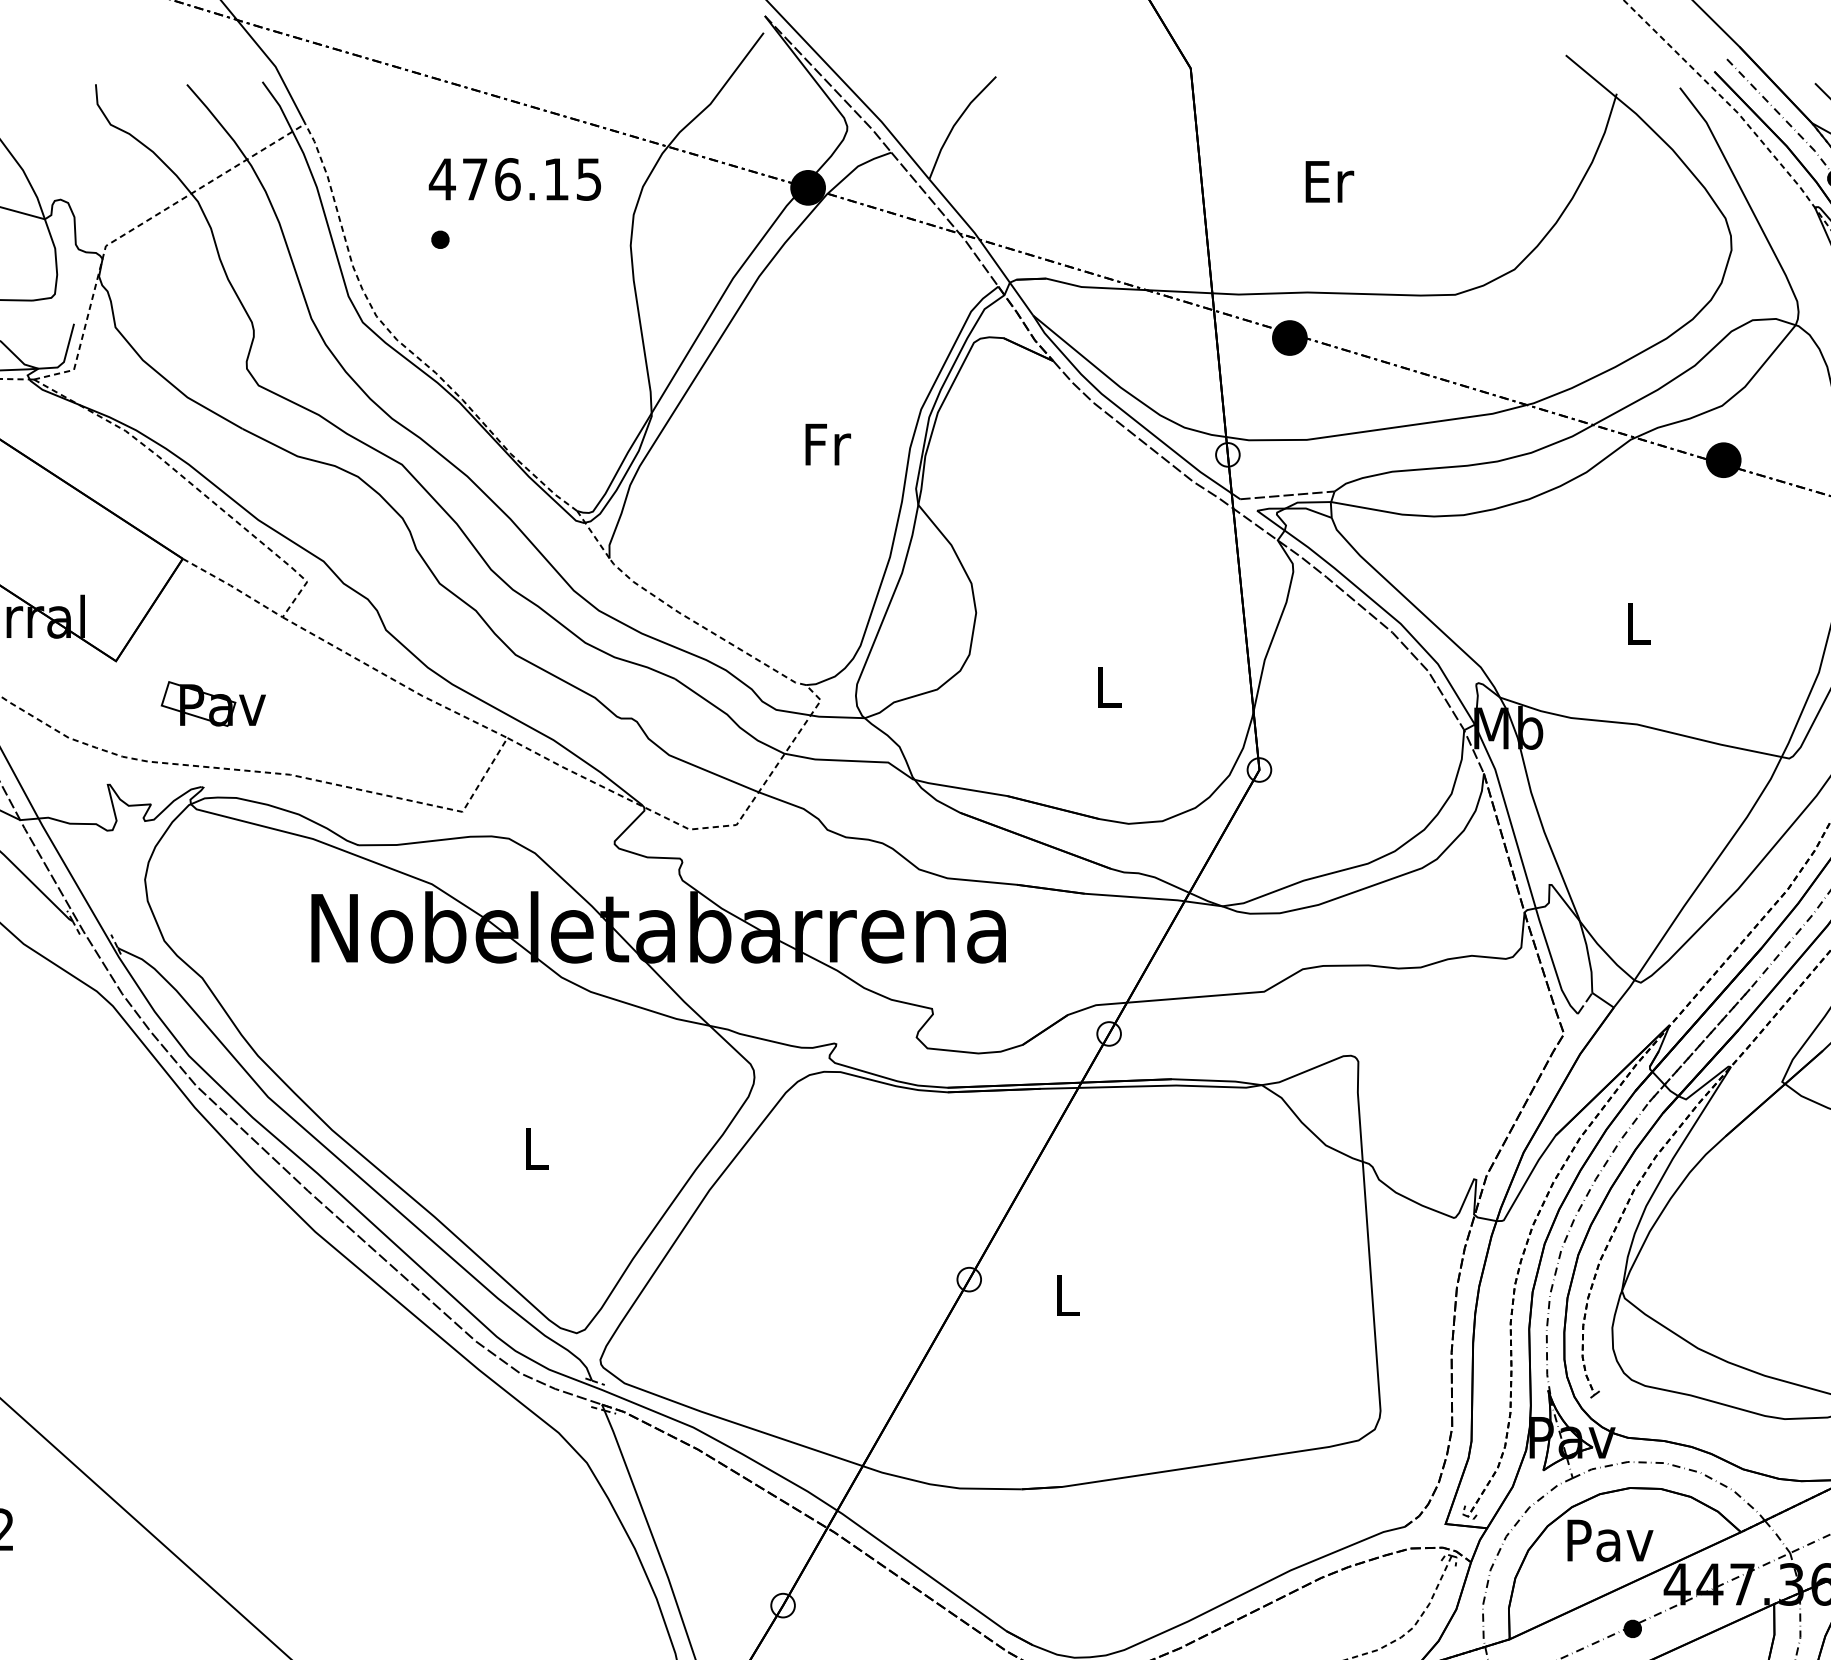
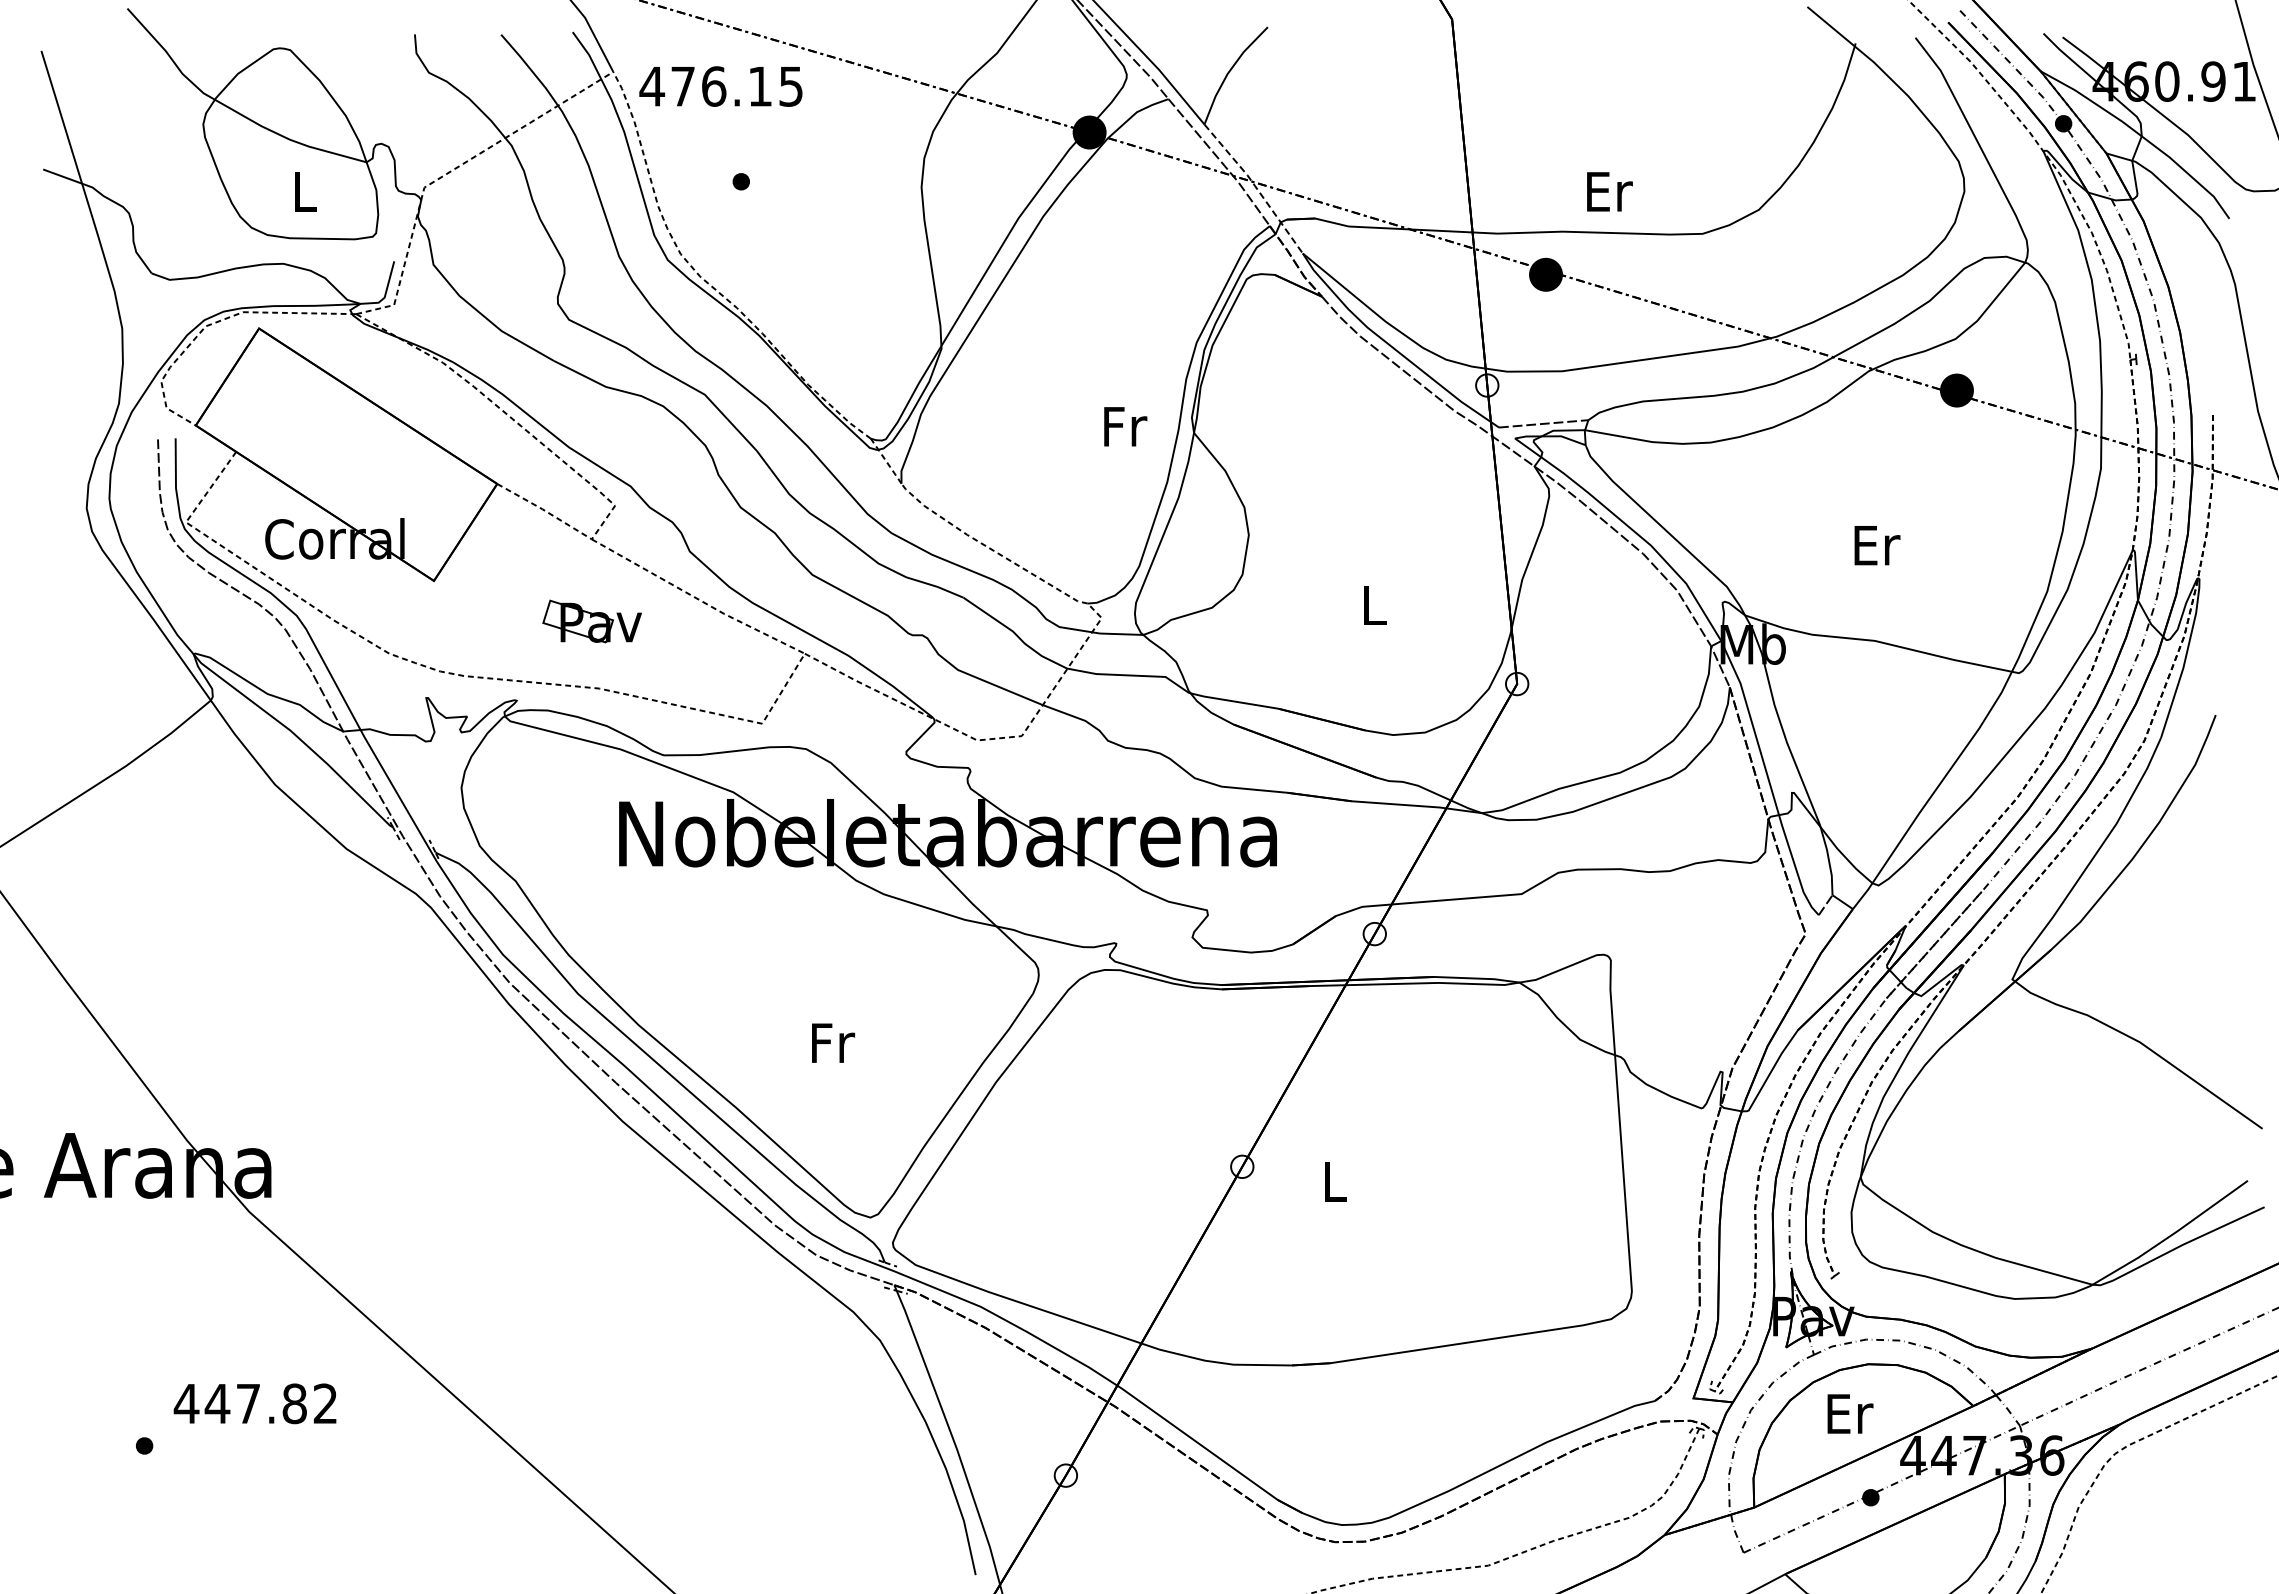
text: (514, 179) -> (720, 86), moved
text: (1329, 181) -> (1609, 191), moved
line: (983, 244) -> (1255, 186), solid -> dashed
text: (828, 444) -> (1125, 426), moved
text: (1639, 623) -> (1877, 545), L -> Er
part: (212, 703) -> (591, 621), moved
text: (537, 1148) -> (833, 1042), L -> Fr
text: (1610, 1541) -> (1849, 1414), Pav -> Er

